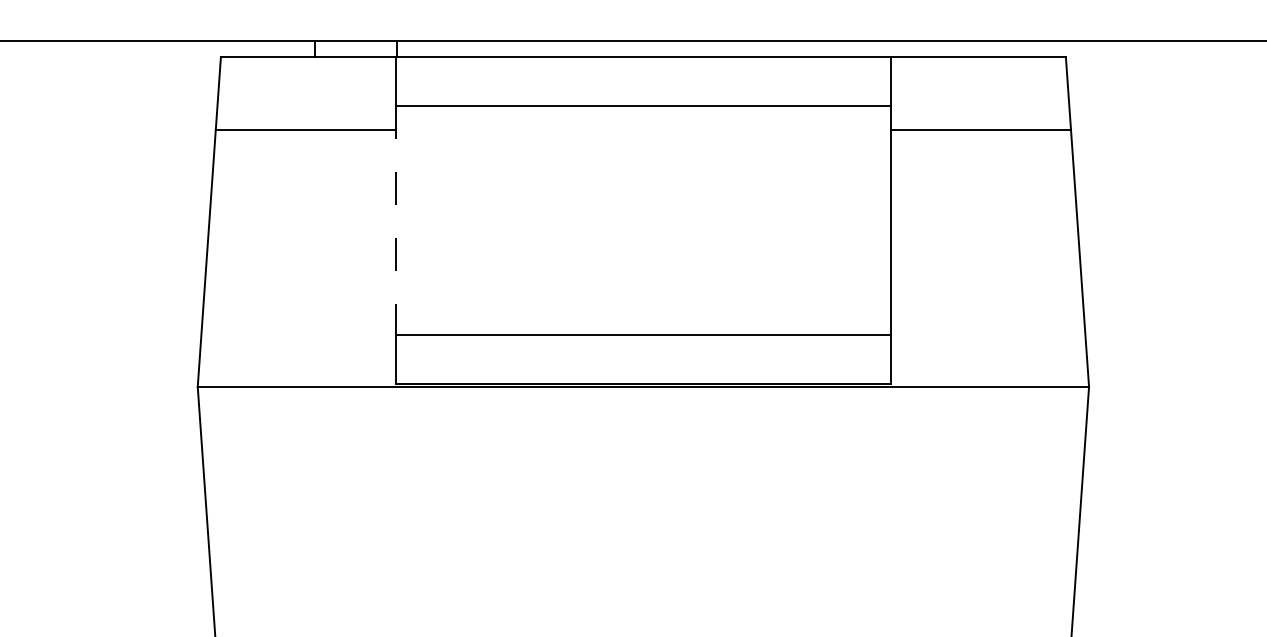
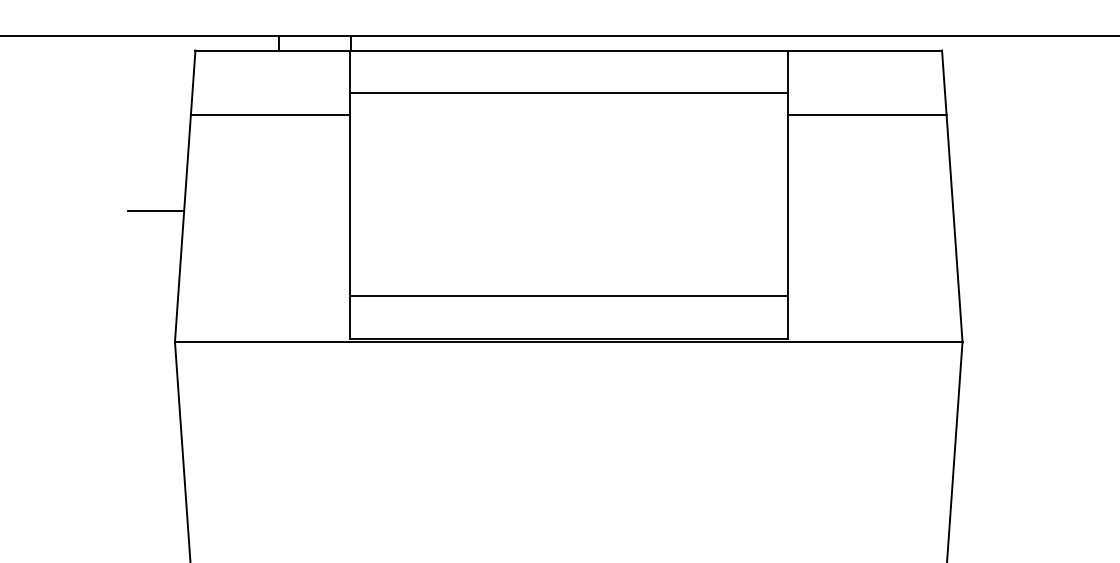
line: (395, 220) -> (349, 194), dashed -> solid
line: (176, 238) -> (156, 210), added

